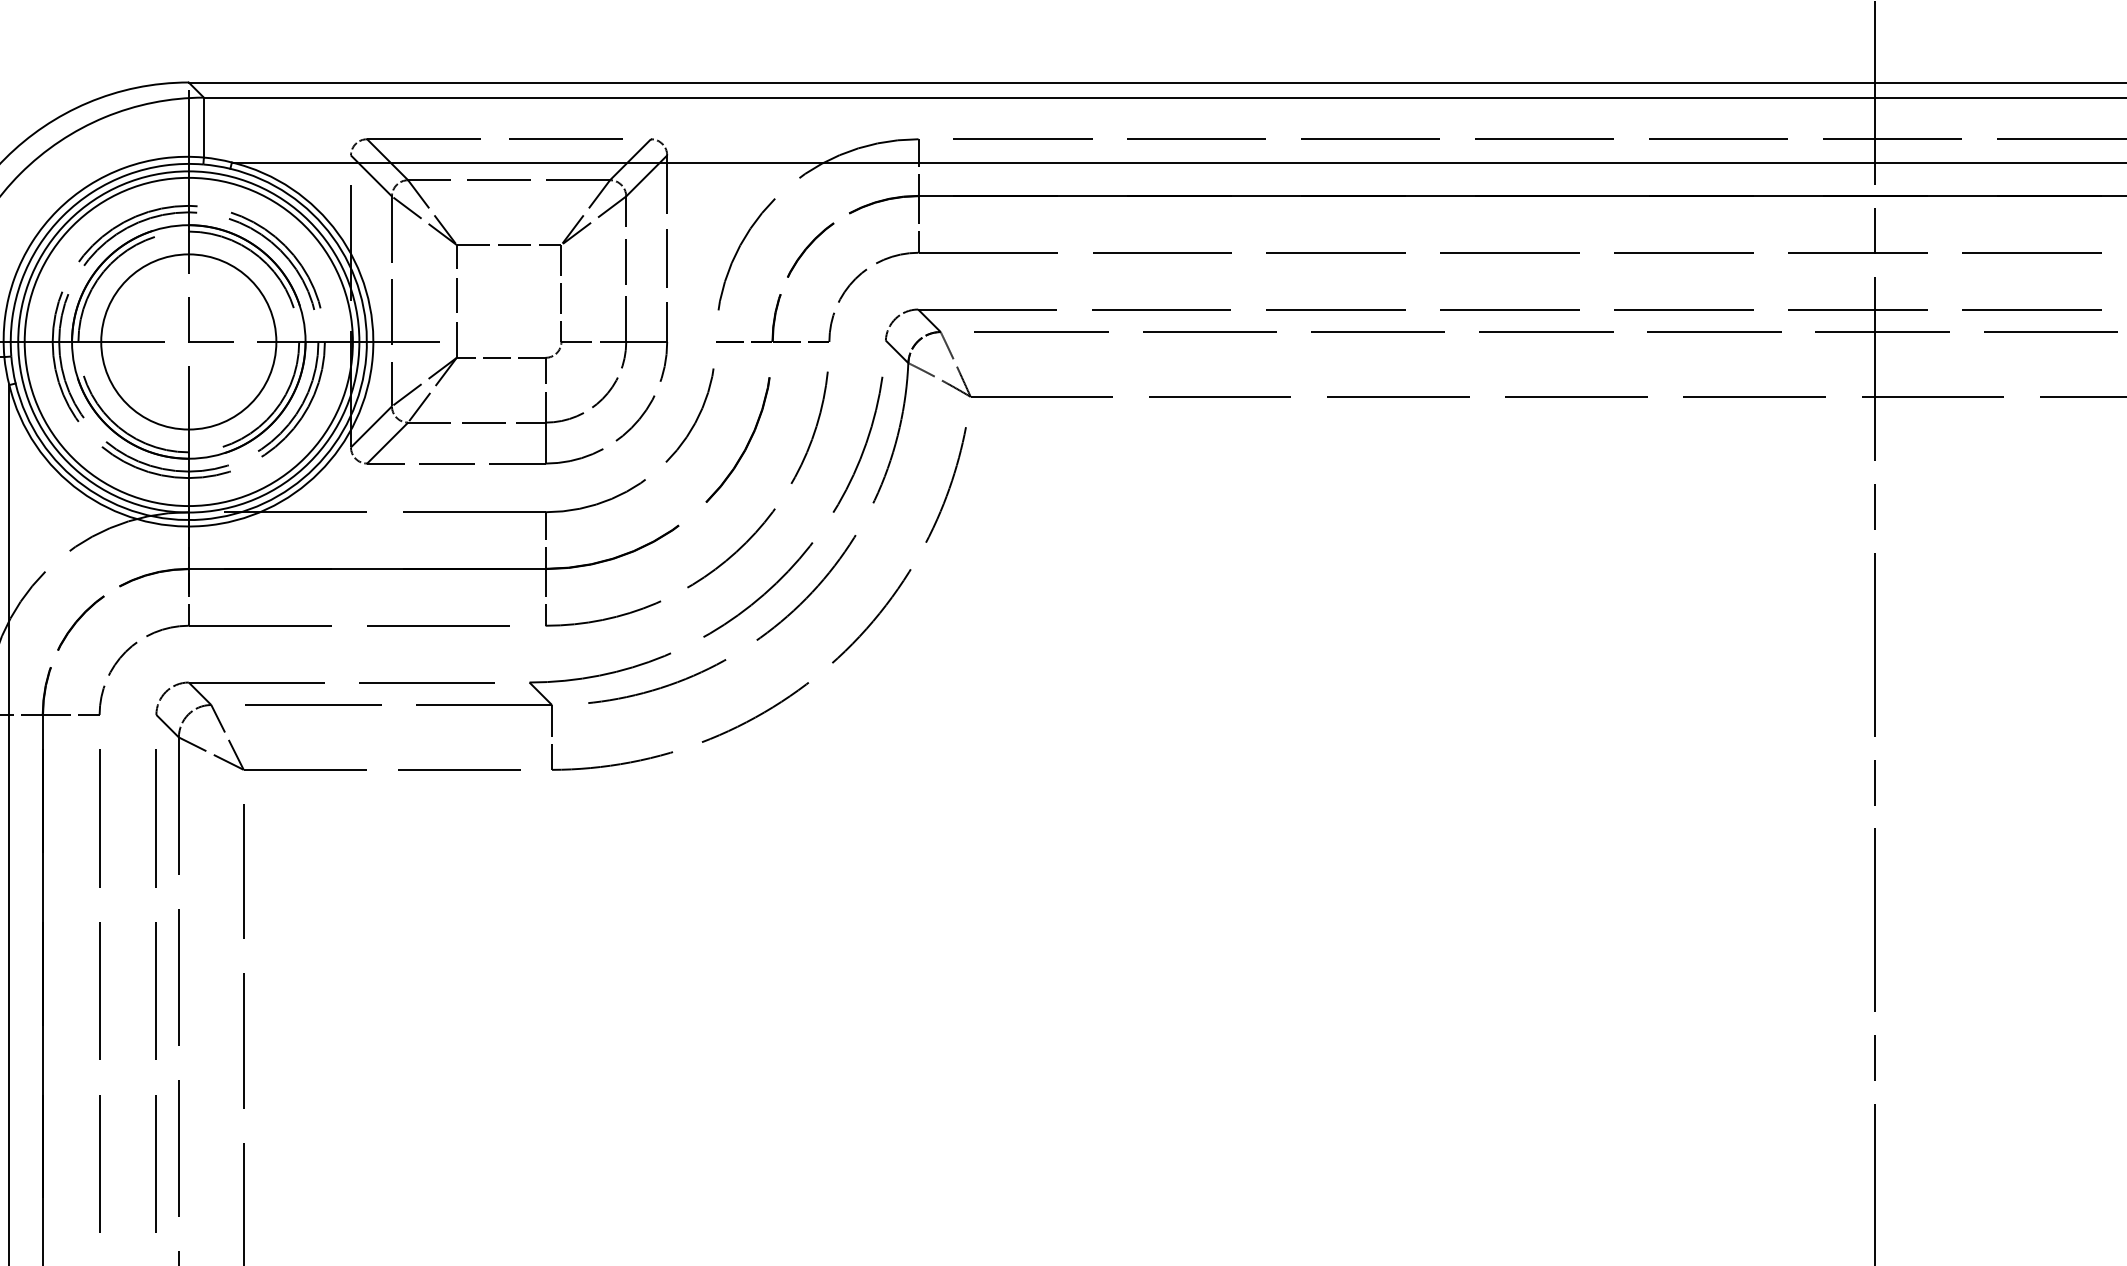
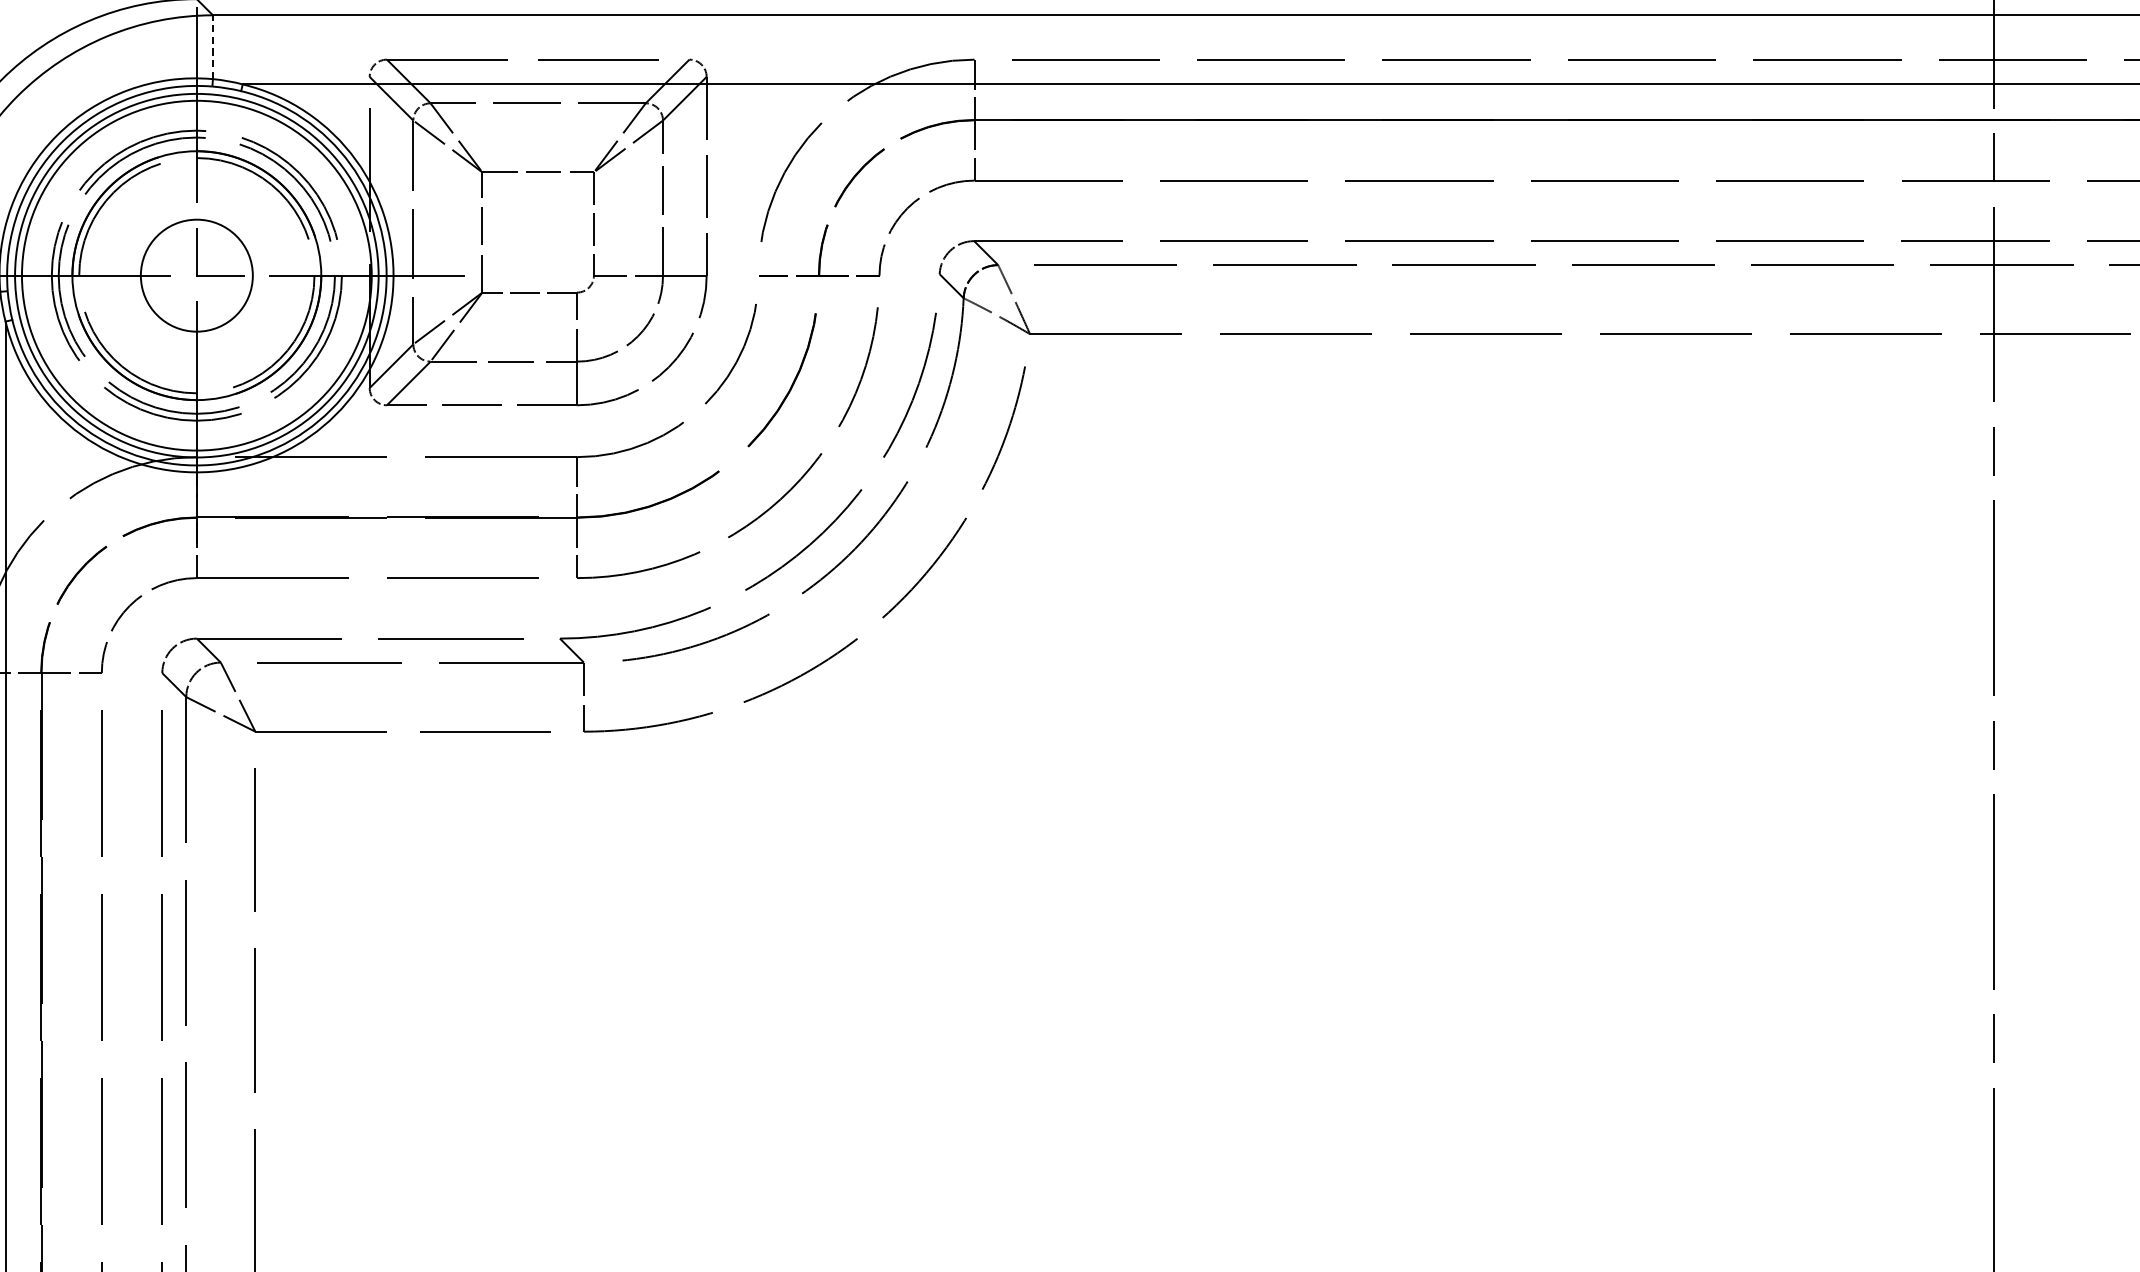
line: (203, 127) -> (212, 47), solid -> dashed
circle: (188, 341) -> (196, 275), size x0.6

